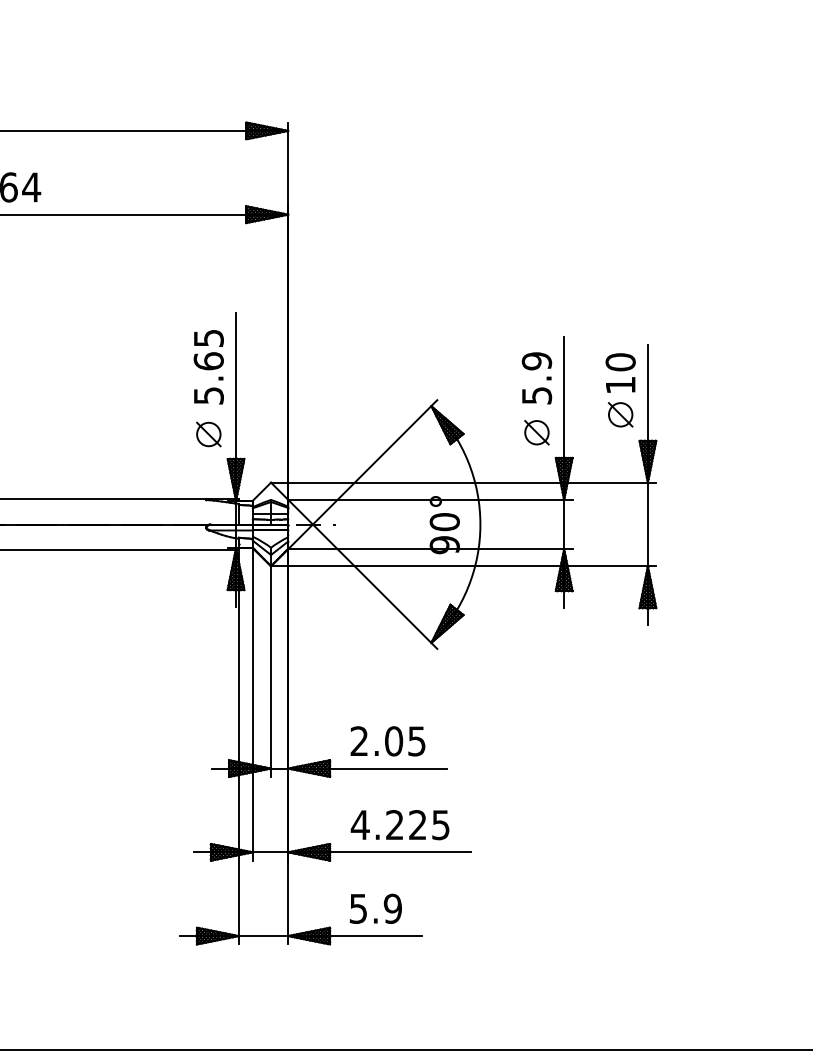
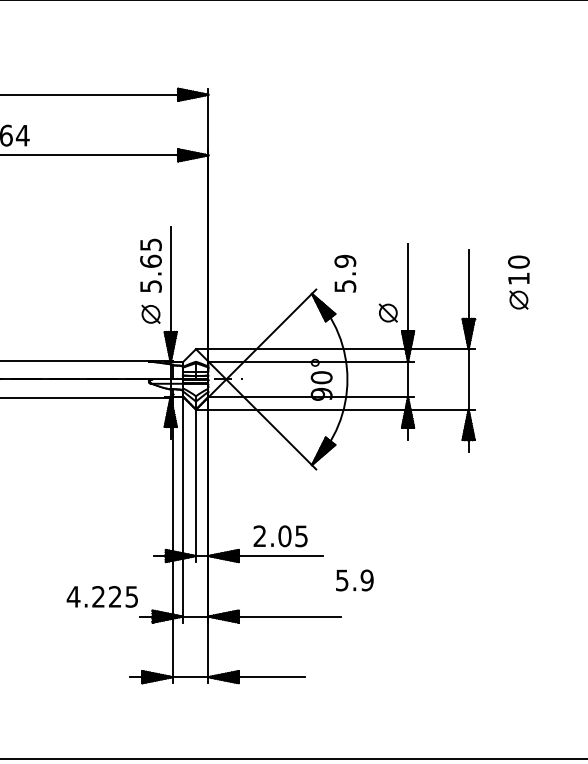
text: (537, 377) -> (345, 273), moved
part: (620, 390) -> (518, 282), moved
text: (398, 824) -> (101, 596), moved
text: (375, 908) -> (354, 580), moved

